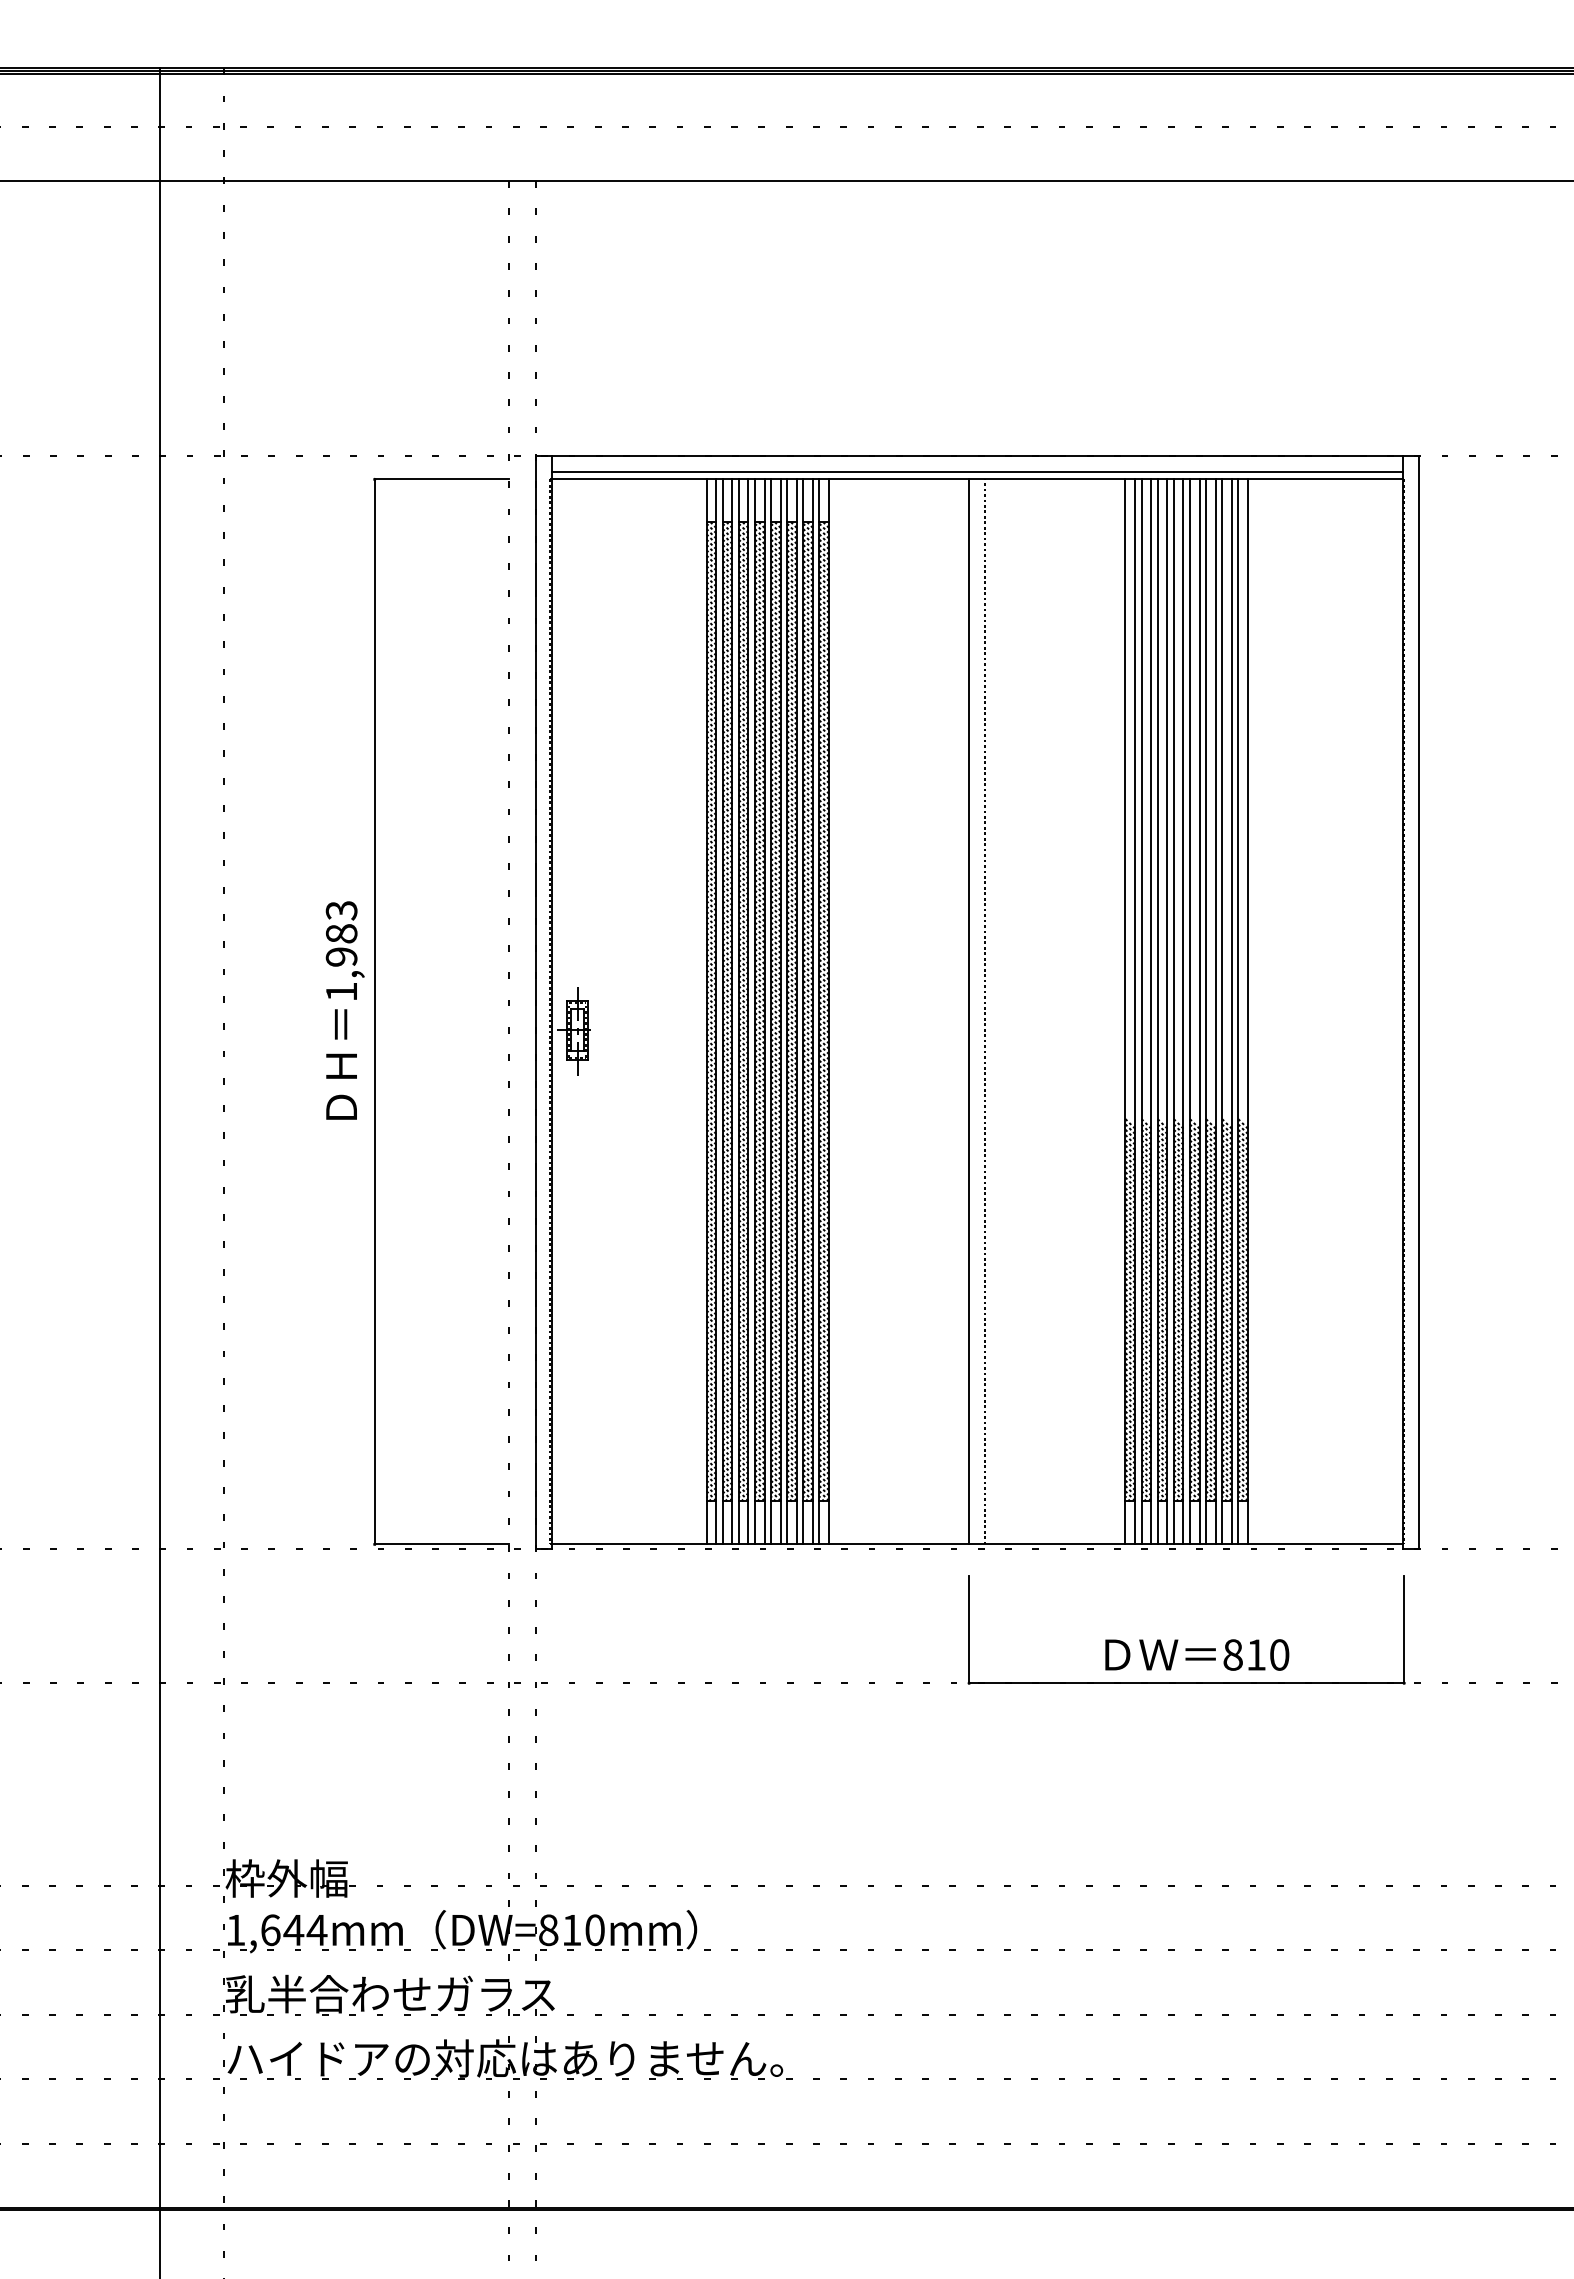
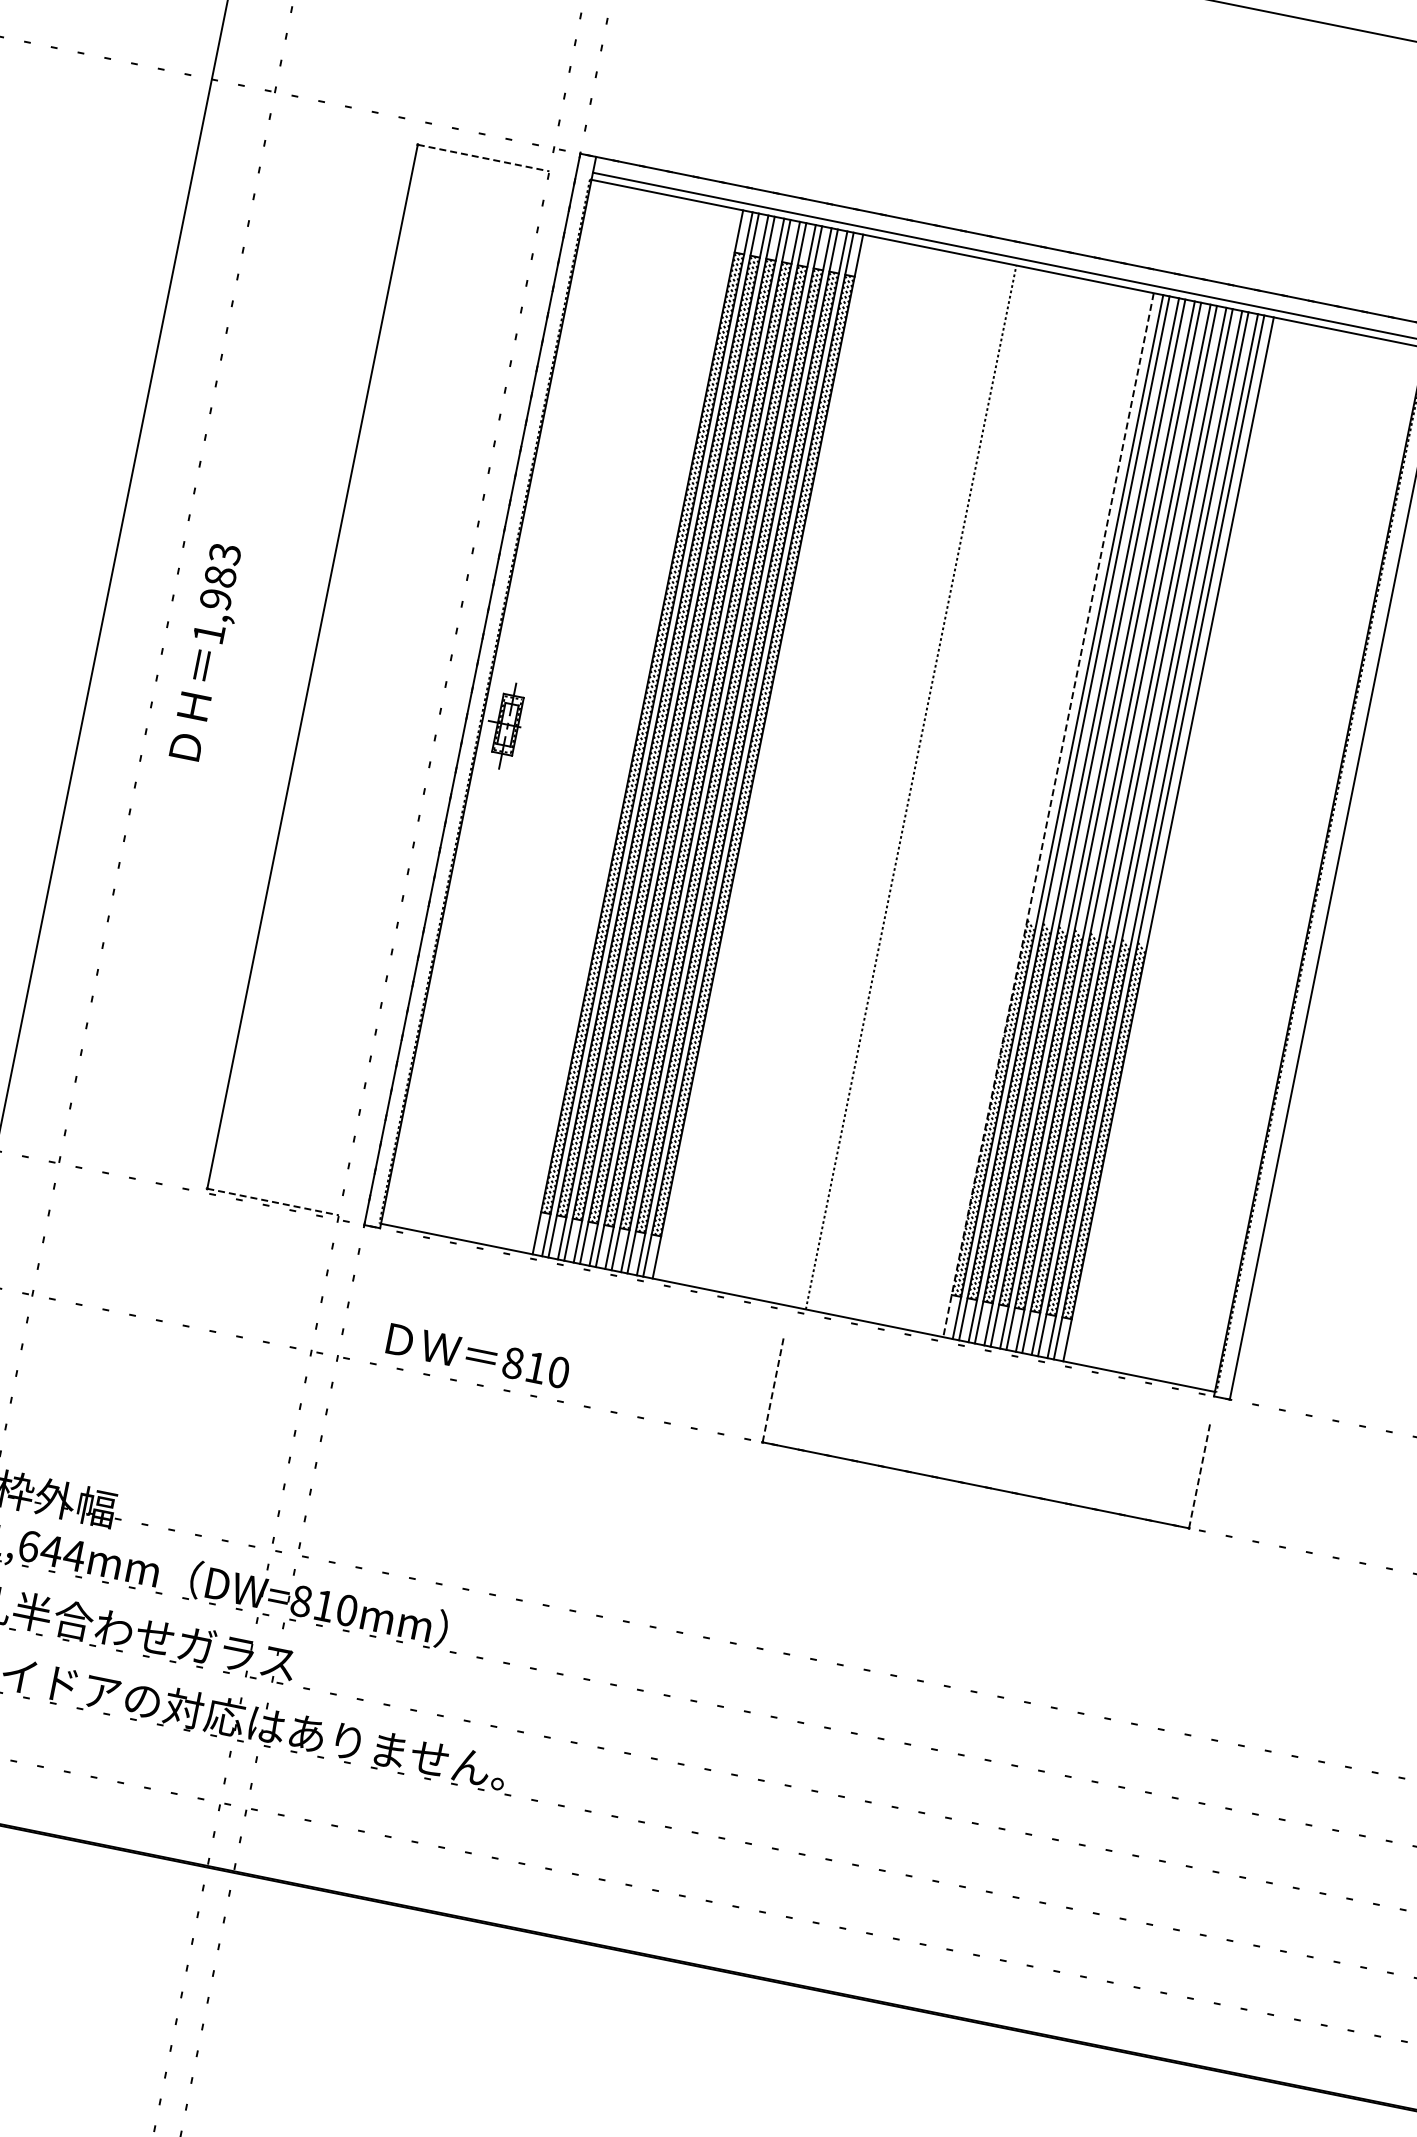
line: (442, 479) -> (484, 158), solid -> dashed
text: (344, 1010) -> (208, 652), moved
line: (969, 1011) -> (895, 783), removed
line: (1125, 1012) -> (1048, 815), solid -> dashed
line: (442, 1544) -> (273, 1202), solid -> dashed
line: (969, 1629) -> (773, 1389), solid -> dashed
line: (1404, 1629) -> (1200, 1475), solid -> dashed
text: (1197, 1654) -> (478, 1355), moved

